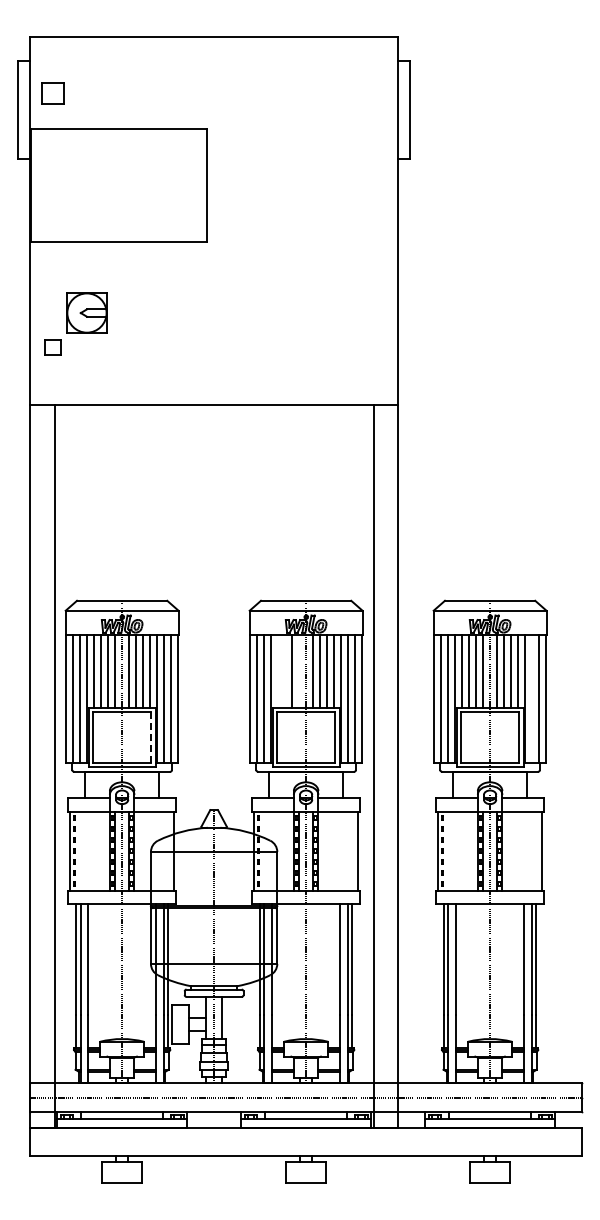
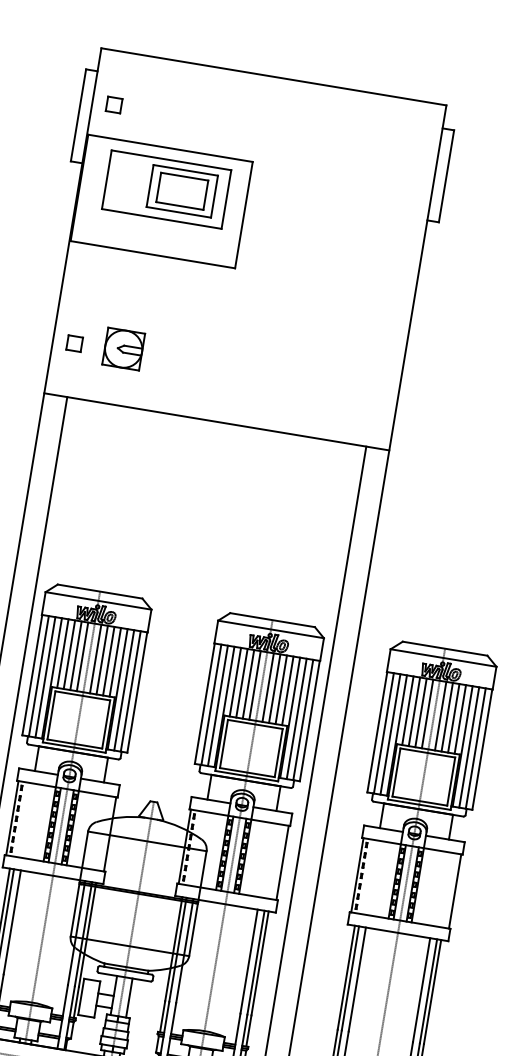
part: (52, 93) -> (113, 105), size x0.71
part: (121, 171) -> (166, 188), added
part: (86, 312) -> (123, 348), moved
line: (278, 671) -> (235, 682), added
line: (285, 671) -> (242, 683), added
line: (299, 671) -> (255, 685), added
line: (532, 699) -> (469, 747), added
line: (151, 737) -> (106, 724), dashed -> solid

